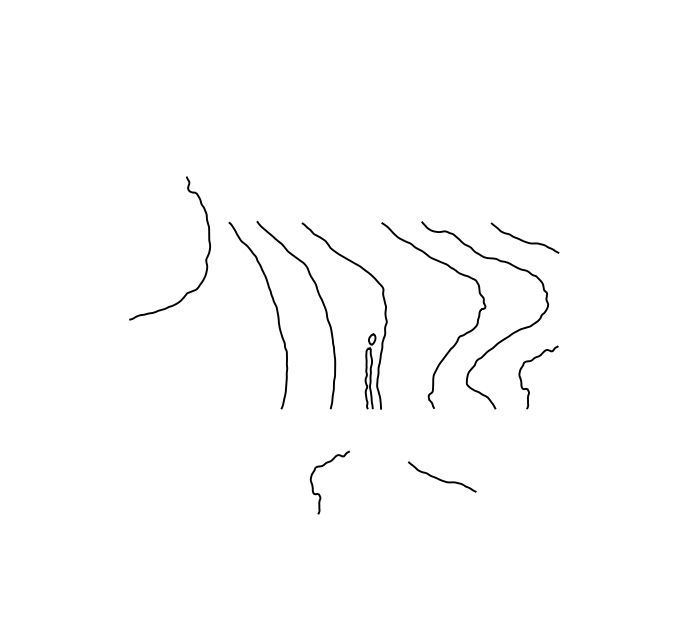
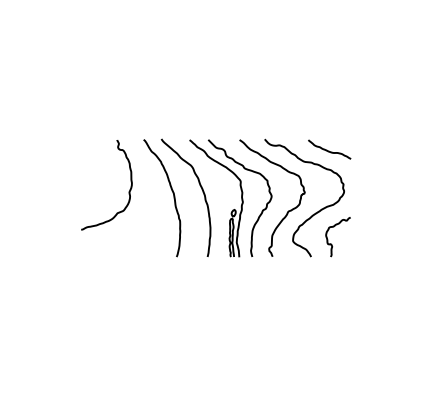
curve: (204, 258) -> (128, 191), moved
curve: (418, 333) -> (262, 209), added
curve: (441, 478) -> (277, 300), removed
curve: (319, 492) -> (200, 309), removed

